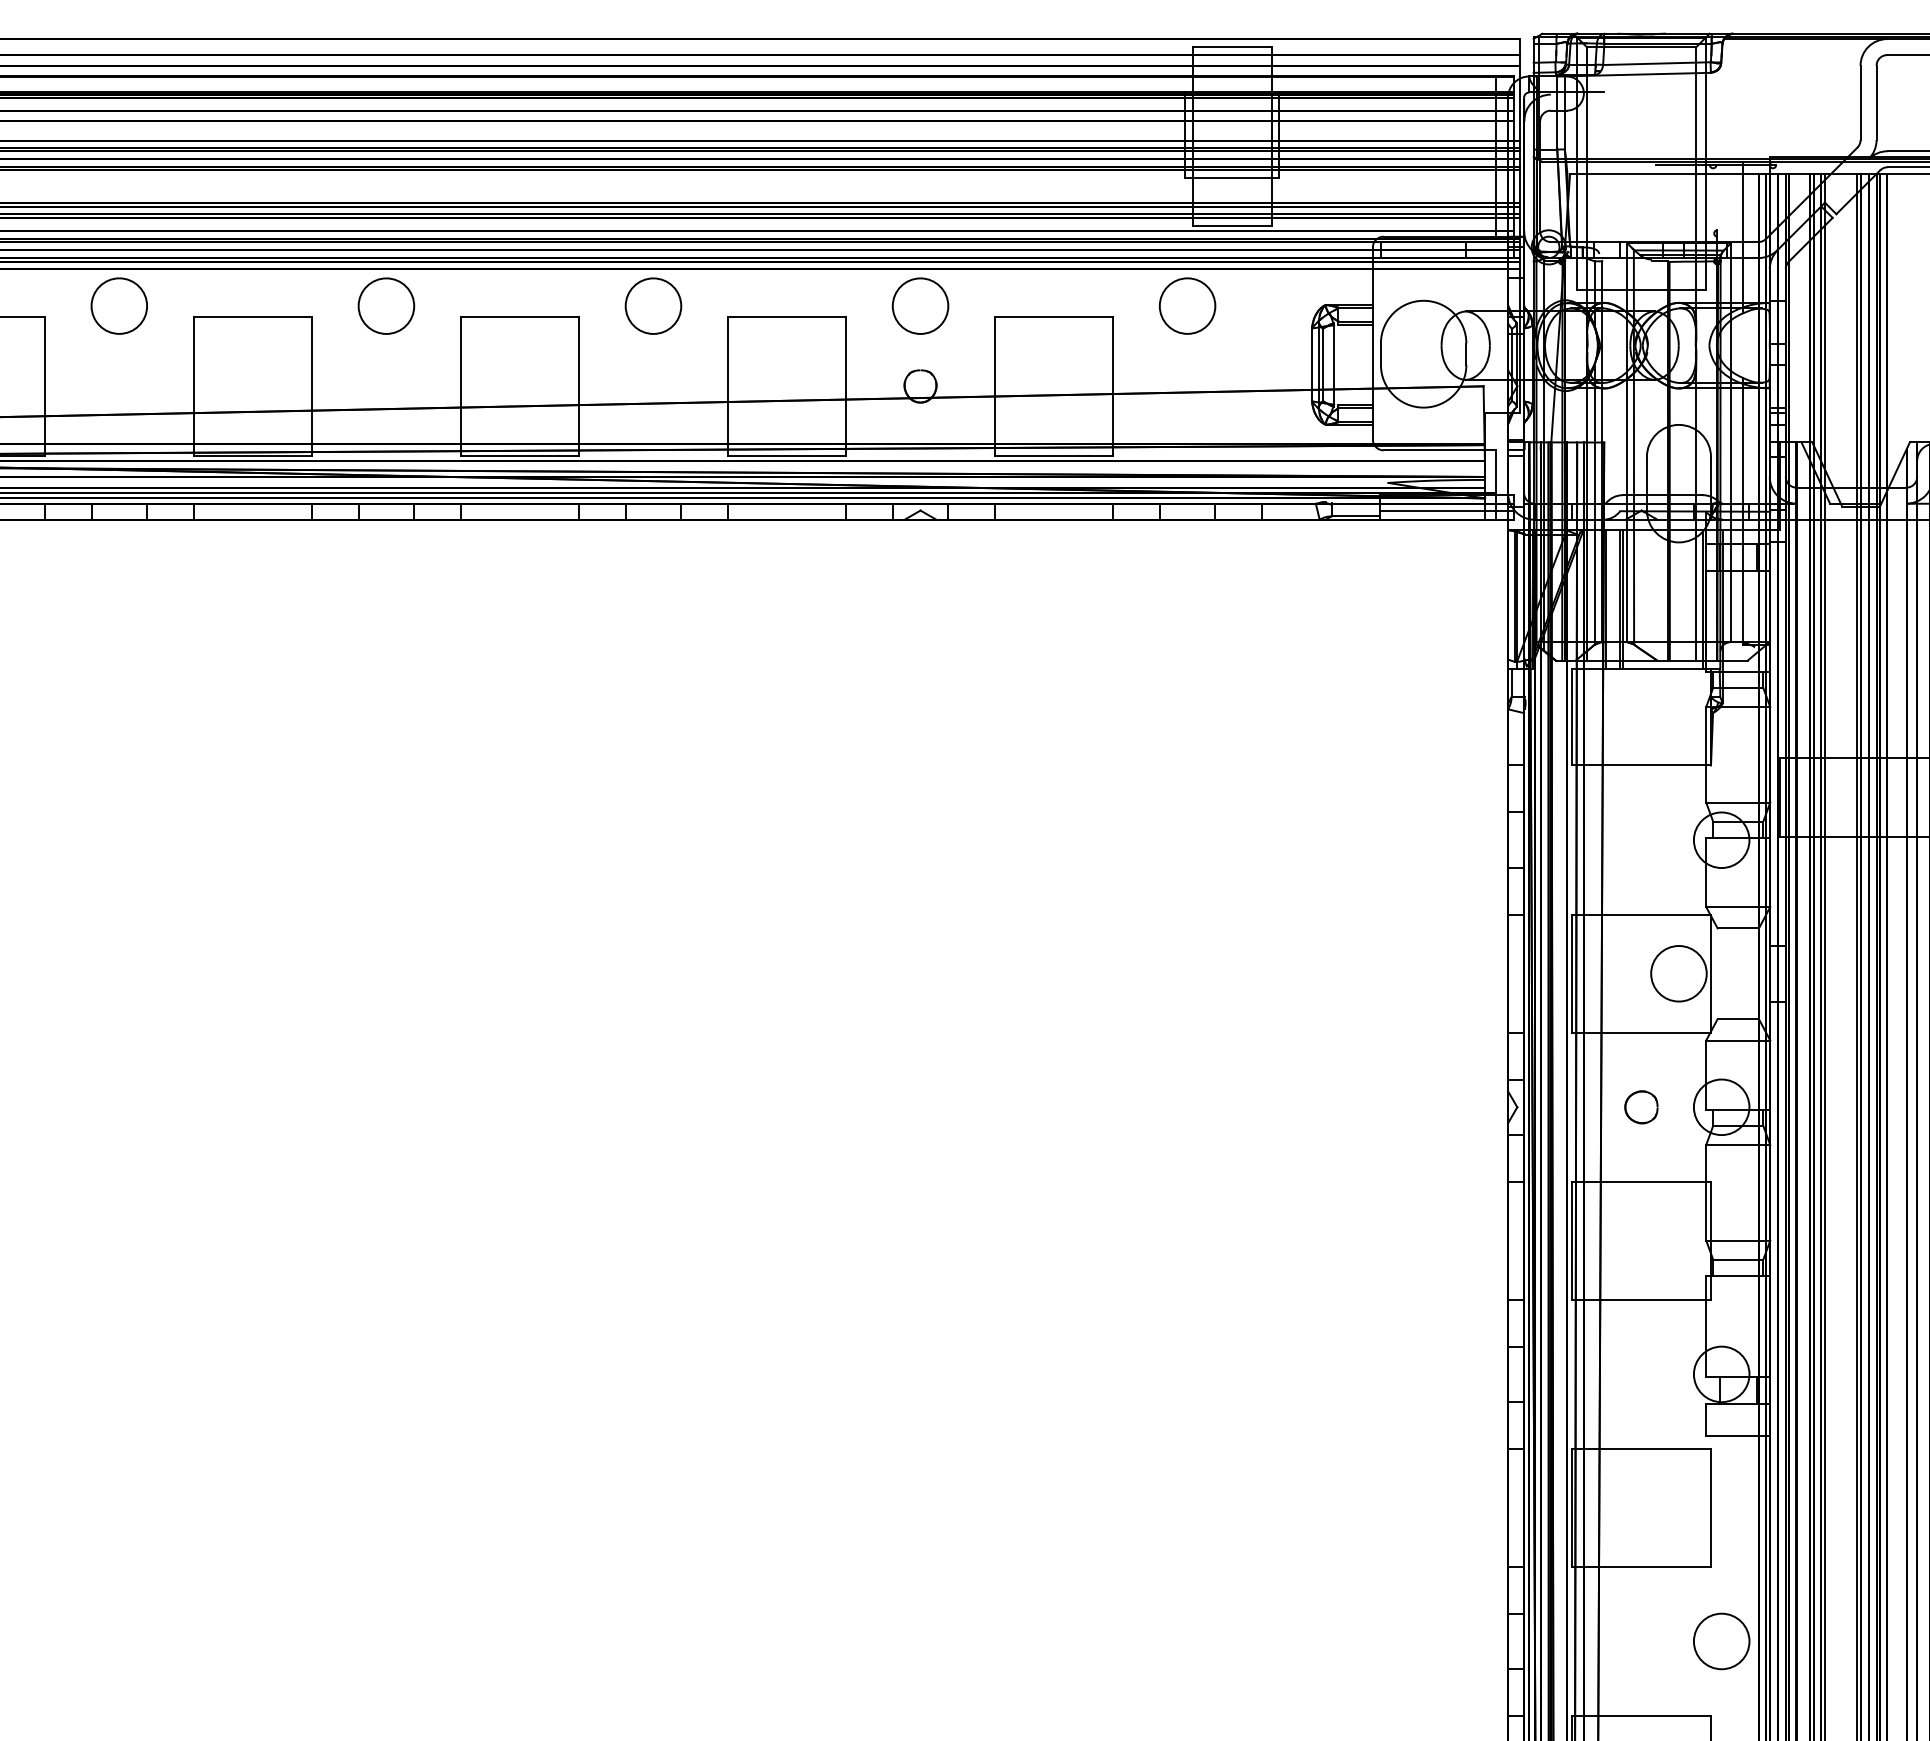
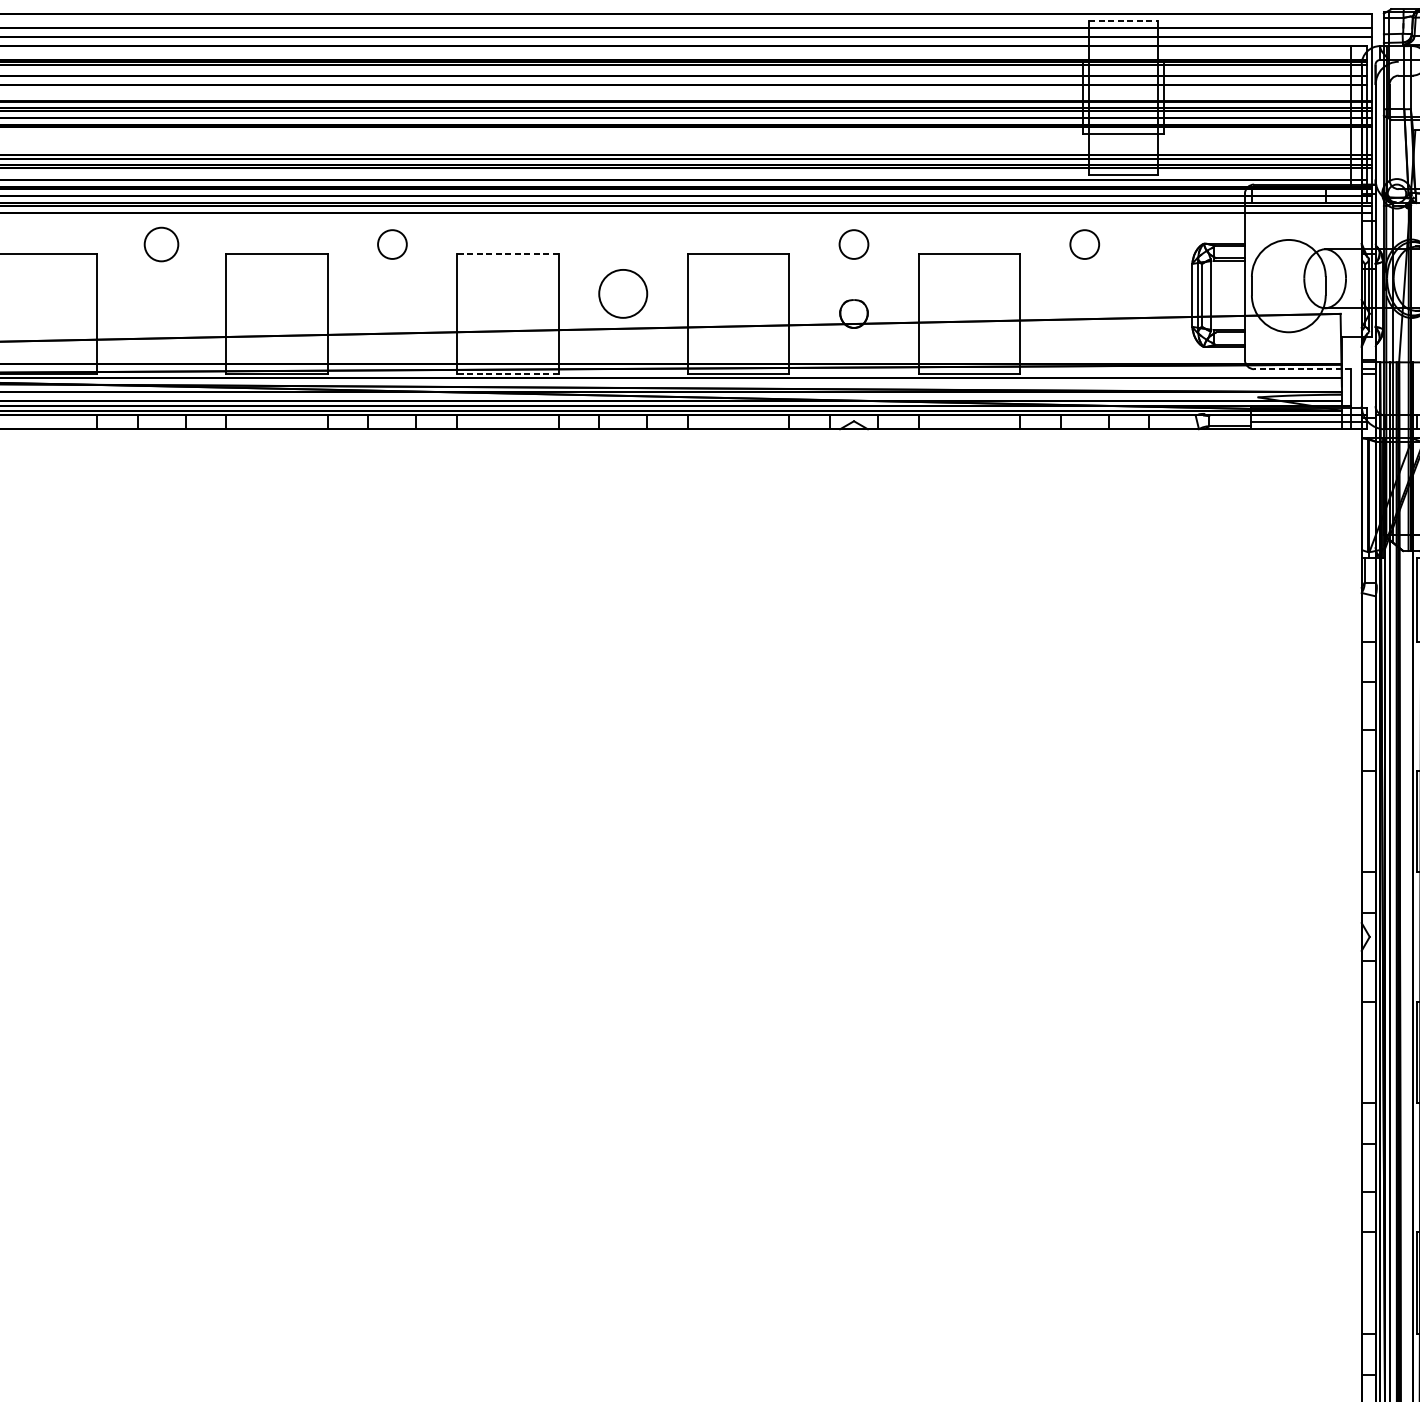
line: (1232, 47) -> (1123, 21), solid -> dashed
circle: (118, 305) -> (160, 244), size x0.7
circle: (386, 305) -> (392, 244), size x0.6
circle: (653, 305) -> (623, 293), moved
circle: (920, 305) -> (853, 244), size x0.6
circle: (1187, 305) -> (1084, 244), size x0.6
line: (519, 316) -> (507, 253), solid -> dashed
line: (1439, 450) -> (1302, 369), solid -> dashed
line: (519, 455) -> (507, 373), solid -> dashed

